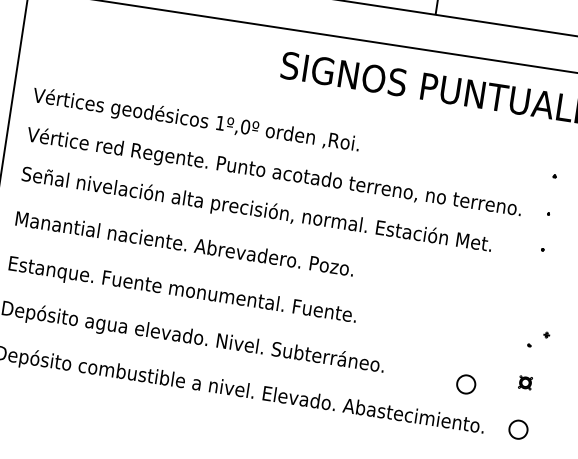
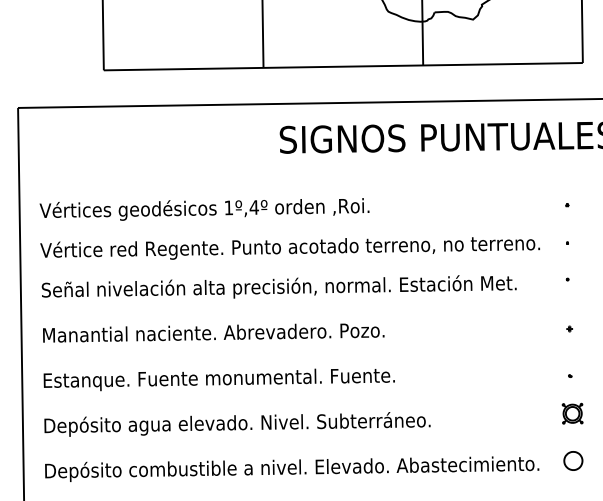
text: (244, 126) -> (253, 207), 1º,0º -> 1º,4º
part: (546, 334) -> (569, 328), moved
part: (525, 382) -> (572, 413), size x1.67
part: (466, 384) -> (514, 424), removed

